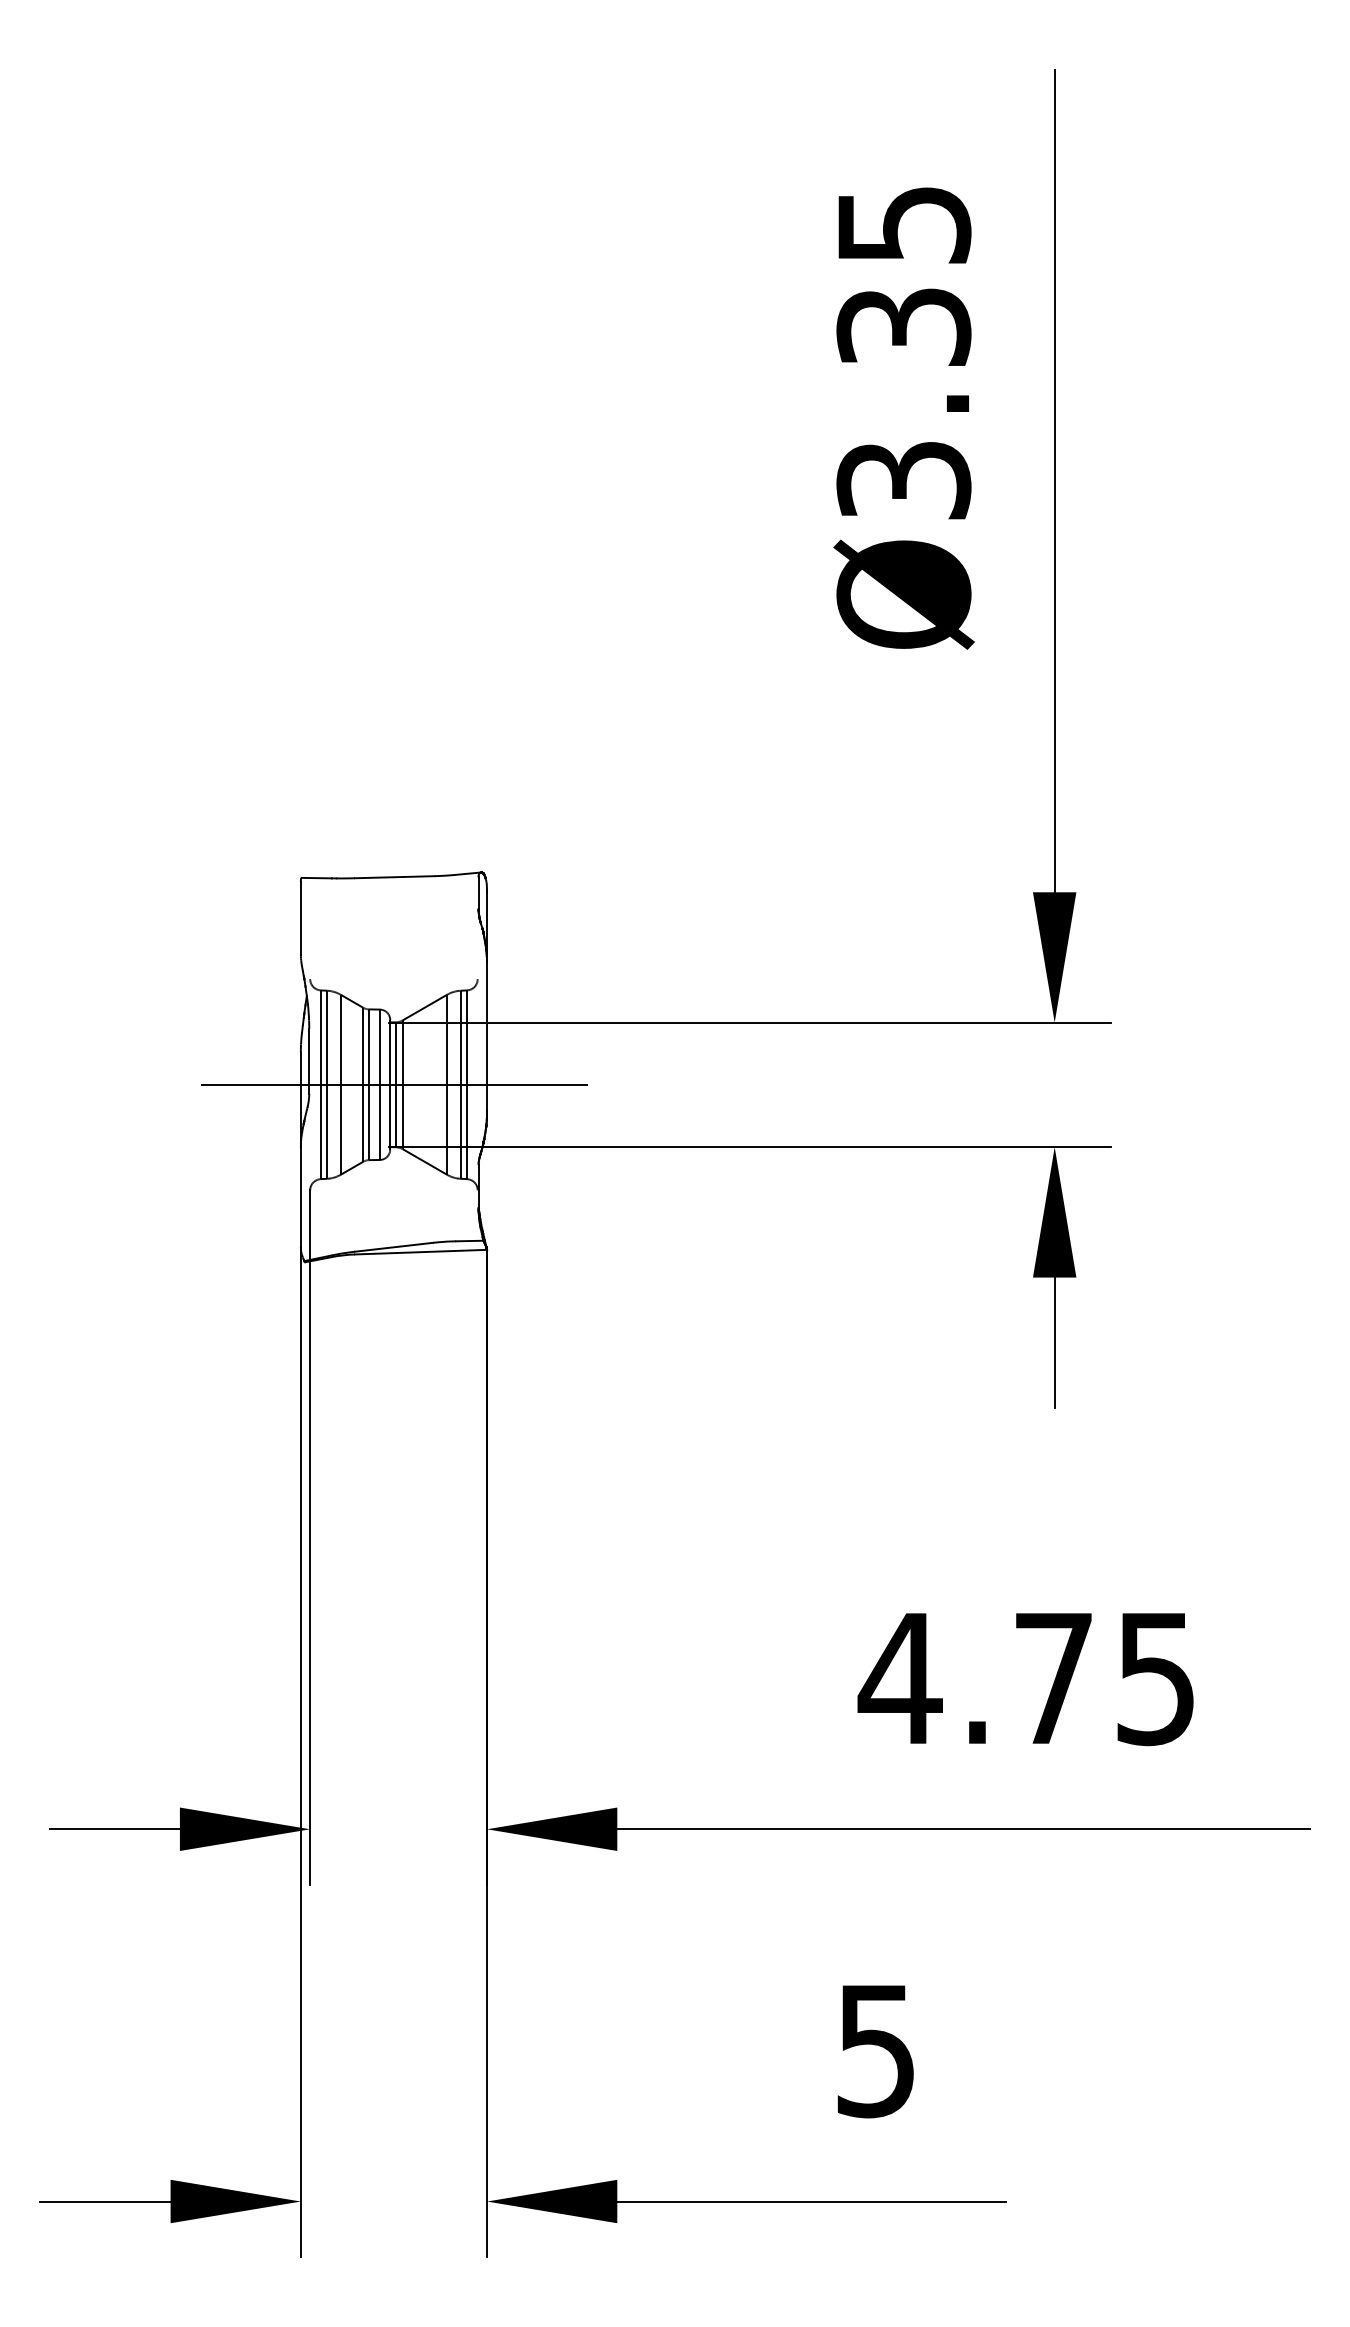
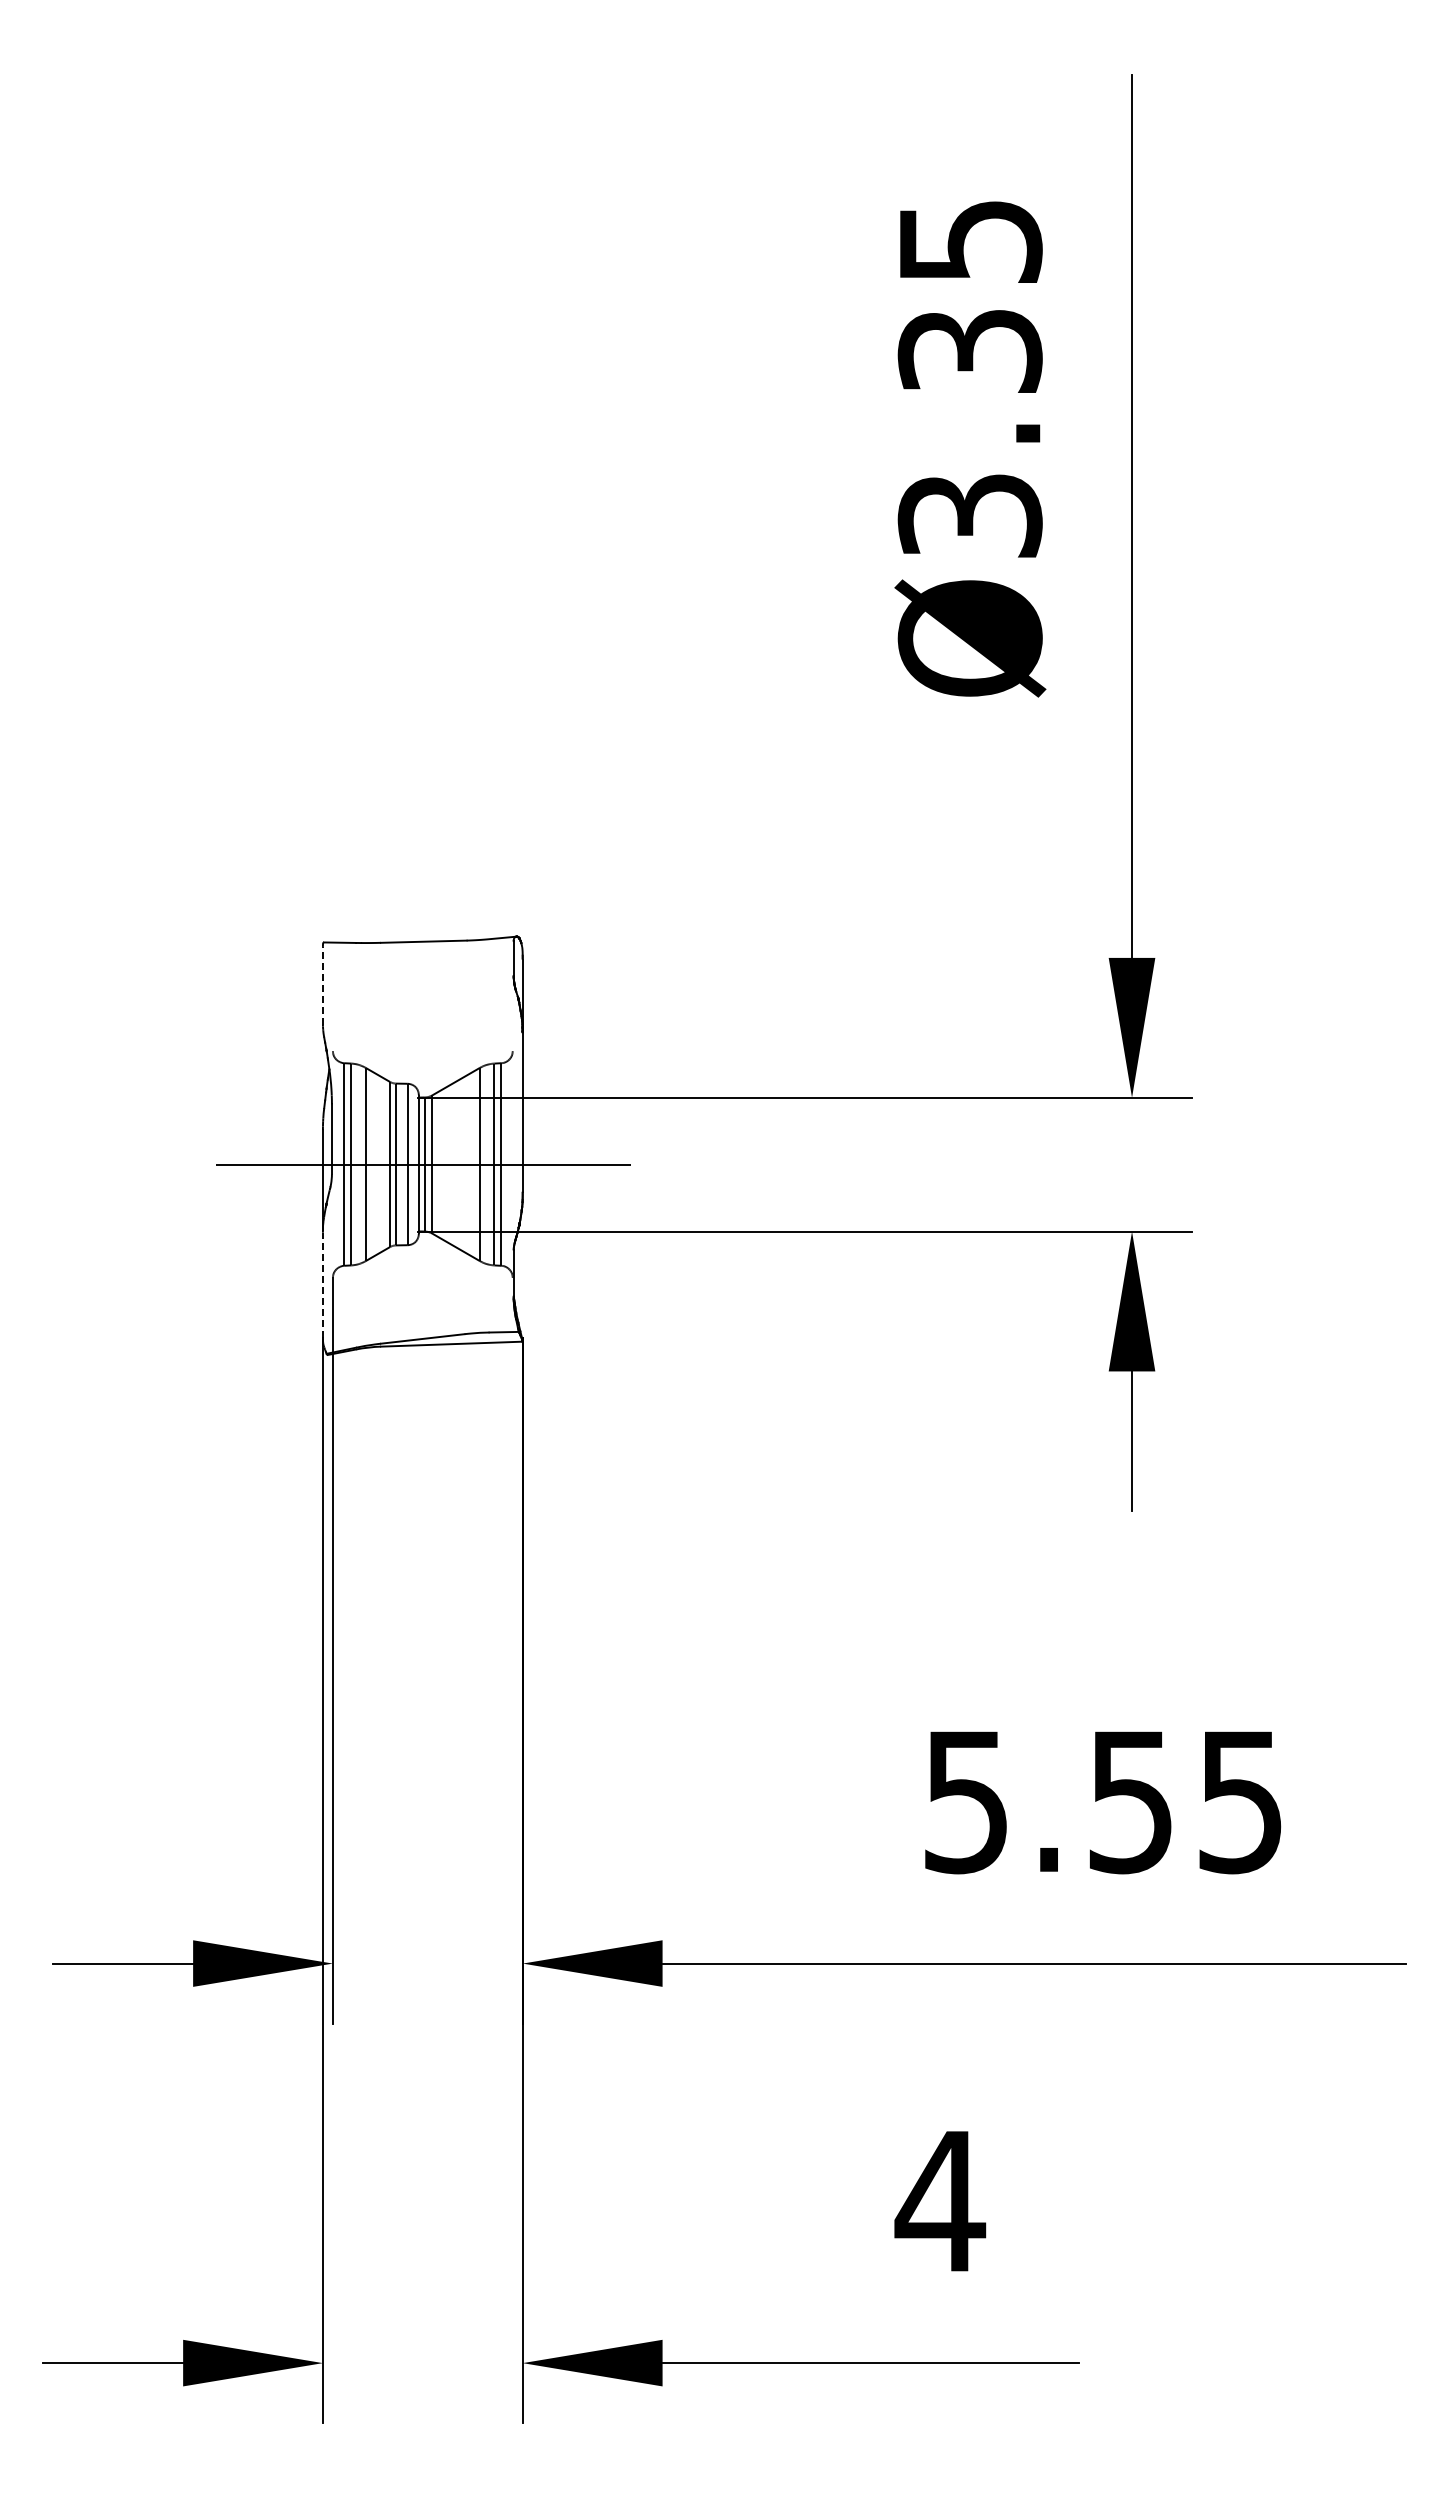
line: (300, 917) -> (322, 985), solid -> dashed
line: (300, 1197) -> (322, 1285), solid -> dashed
text: (974, 1679) -> (1045, 1802), 4.75 -> 5.55
text: (876, 2051) -> (940, 2202), 5 -> 4

